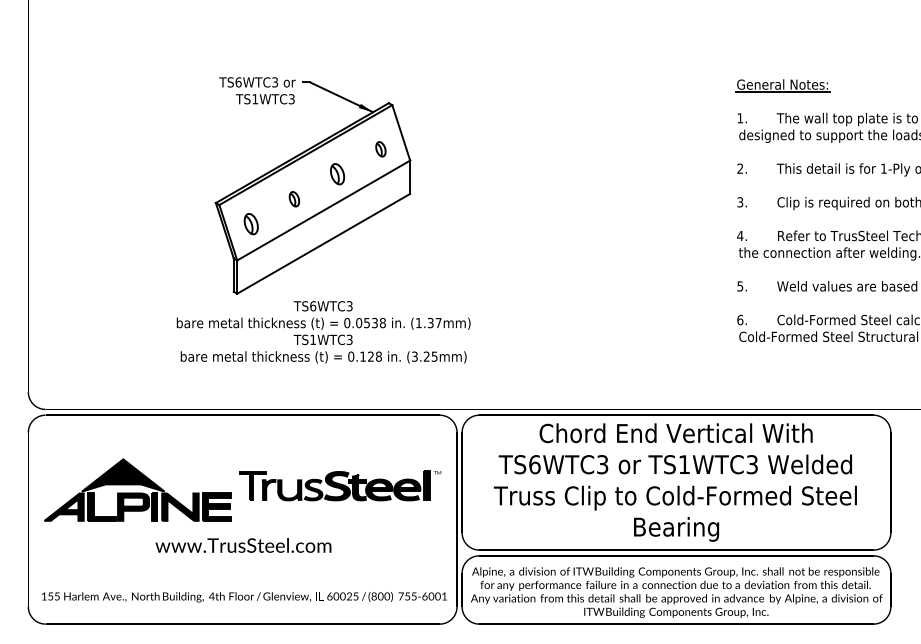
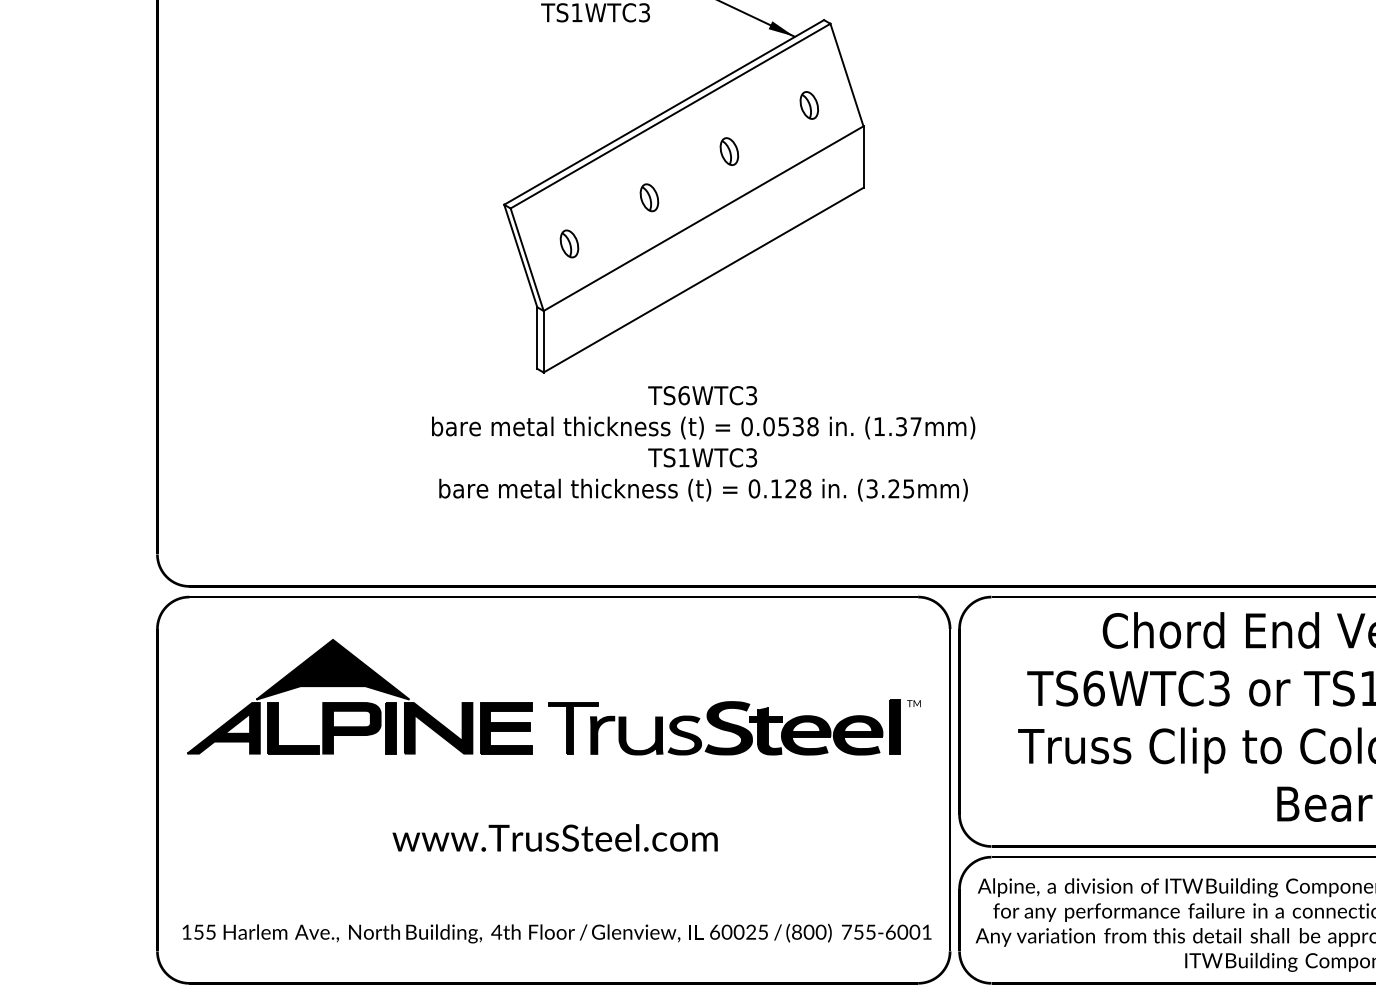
part: (337, 174) -> (729, 151), size x0.71
part: (250, 224) -> (568, 244), size x0.71
part: (137, 489) -> (359, 695), moved

